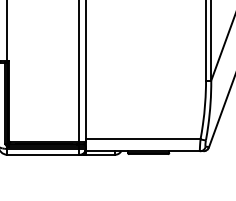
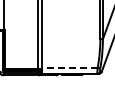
line: (142, 138) -> (69, 67), solid -> dashed

